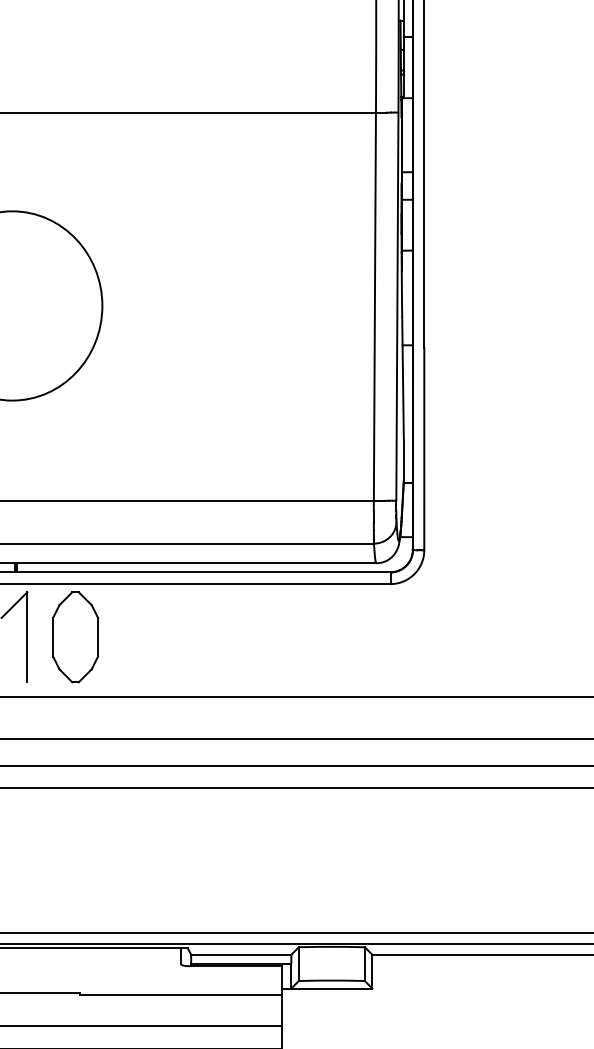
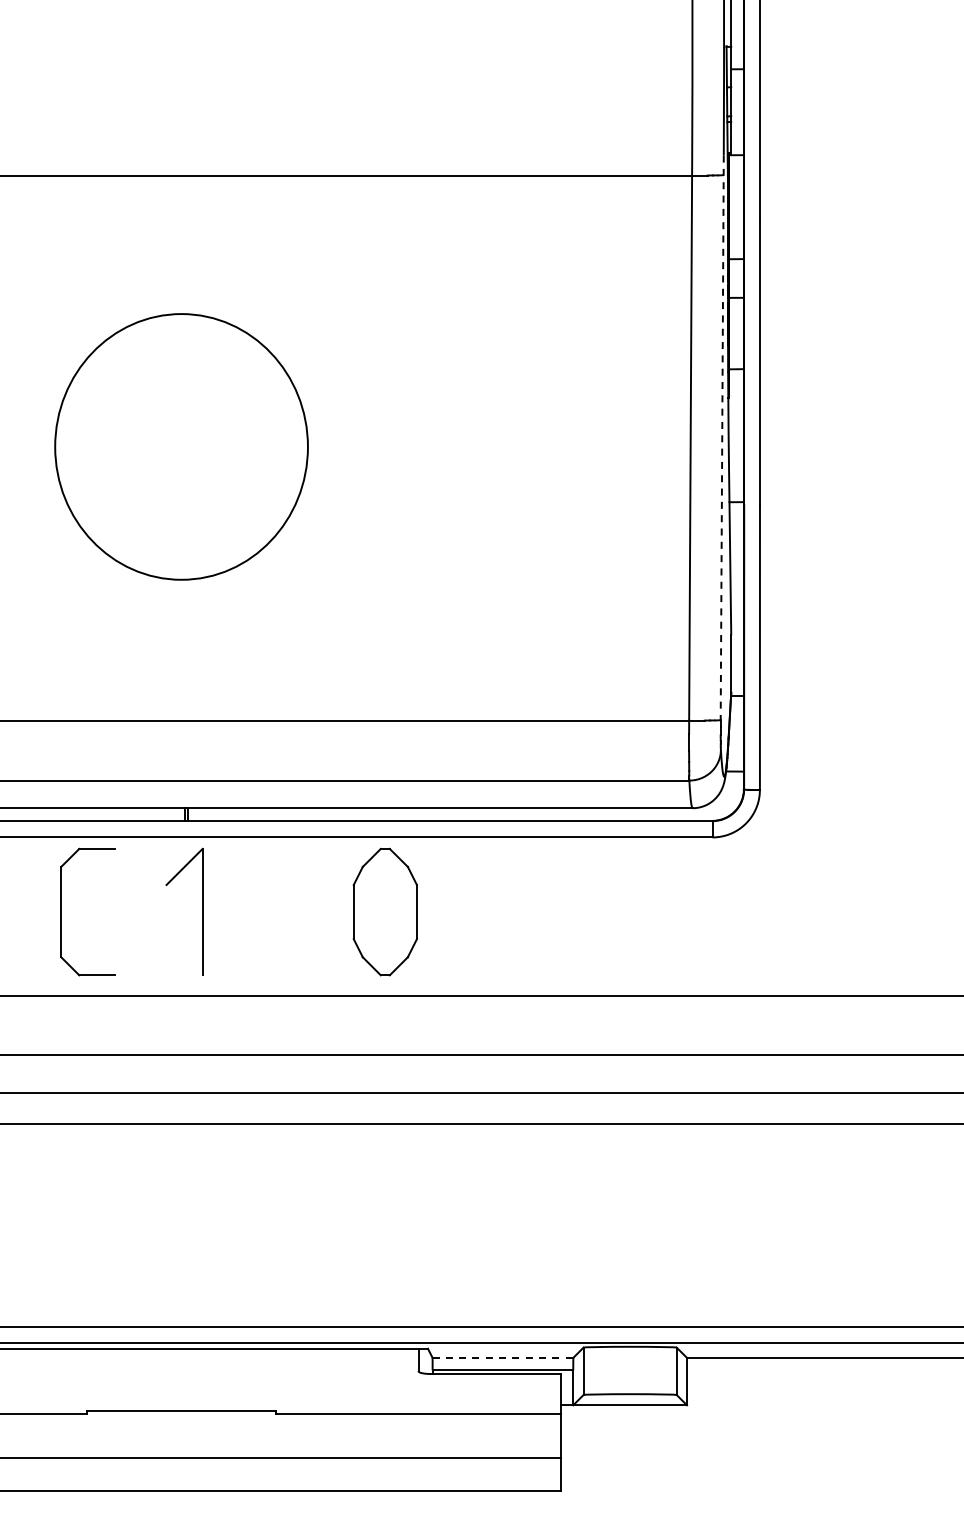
line: (397, 299) -> (722, 438), solid -> dashed
part: (74, 636) -> (384, 911), moved
line: (241, 954) -> (503, 1357), solid -> dashed

